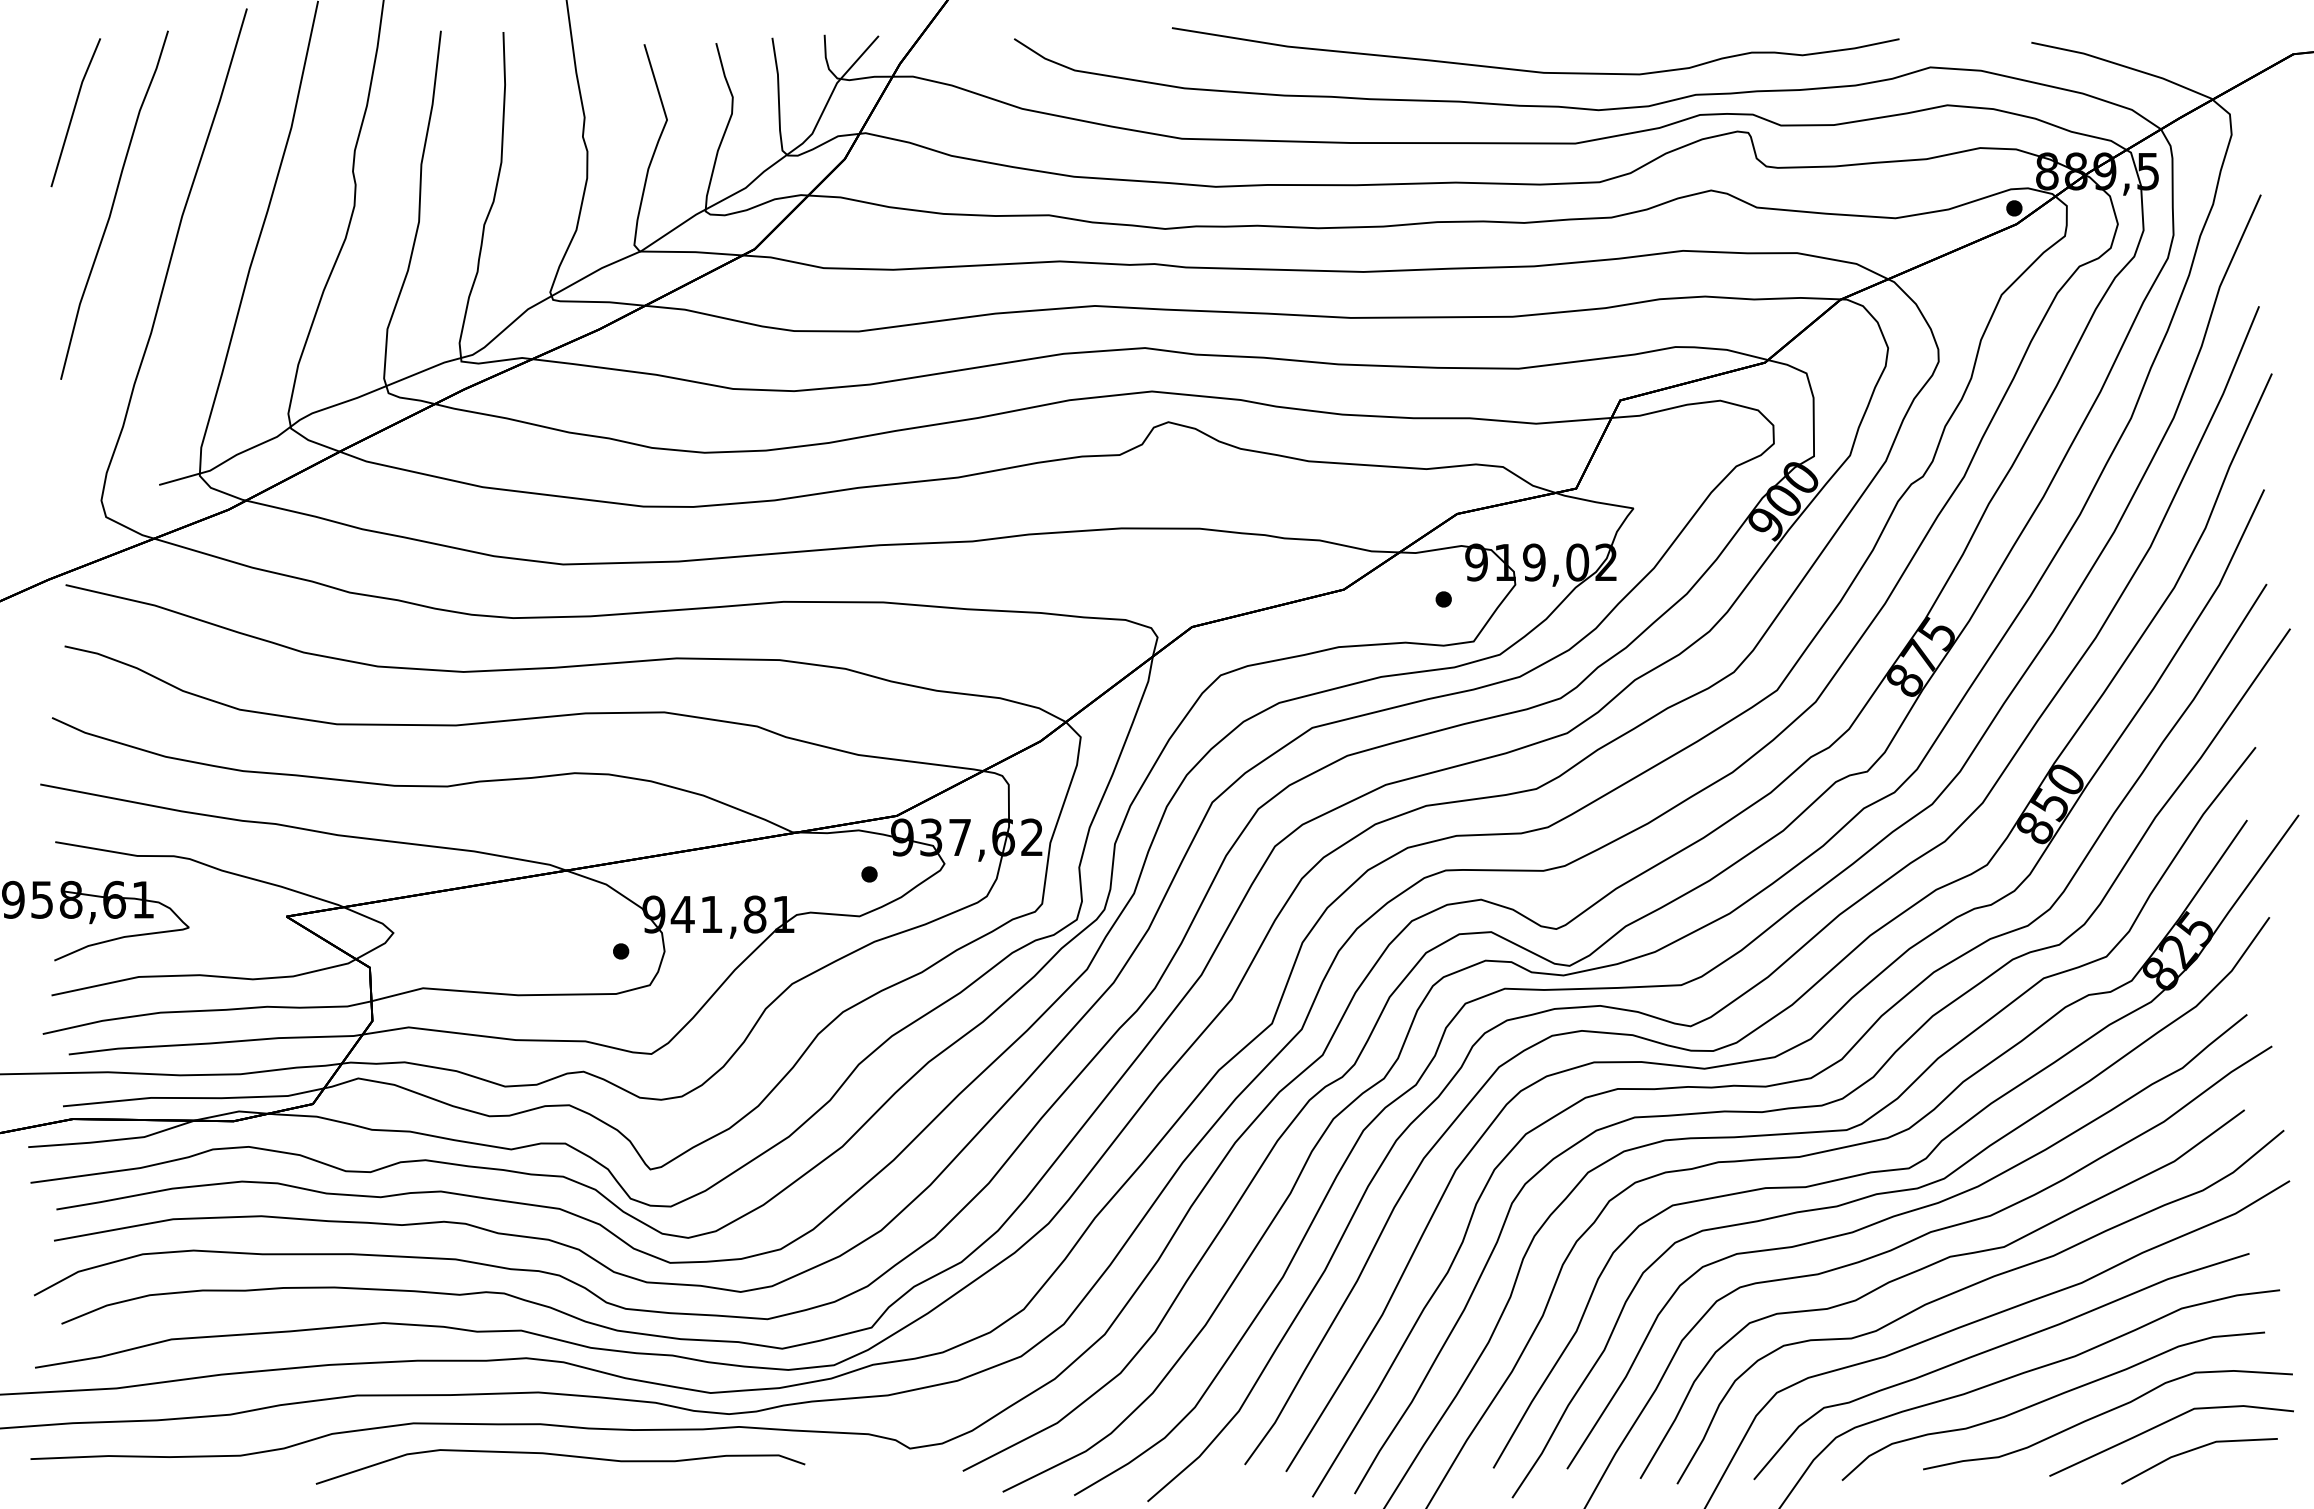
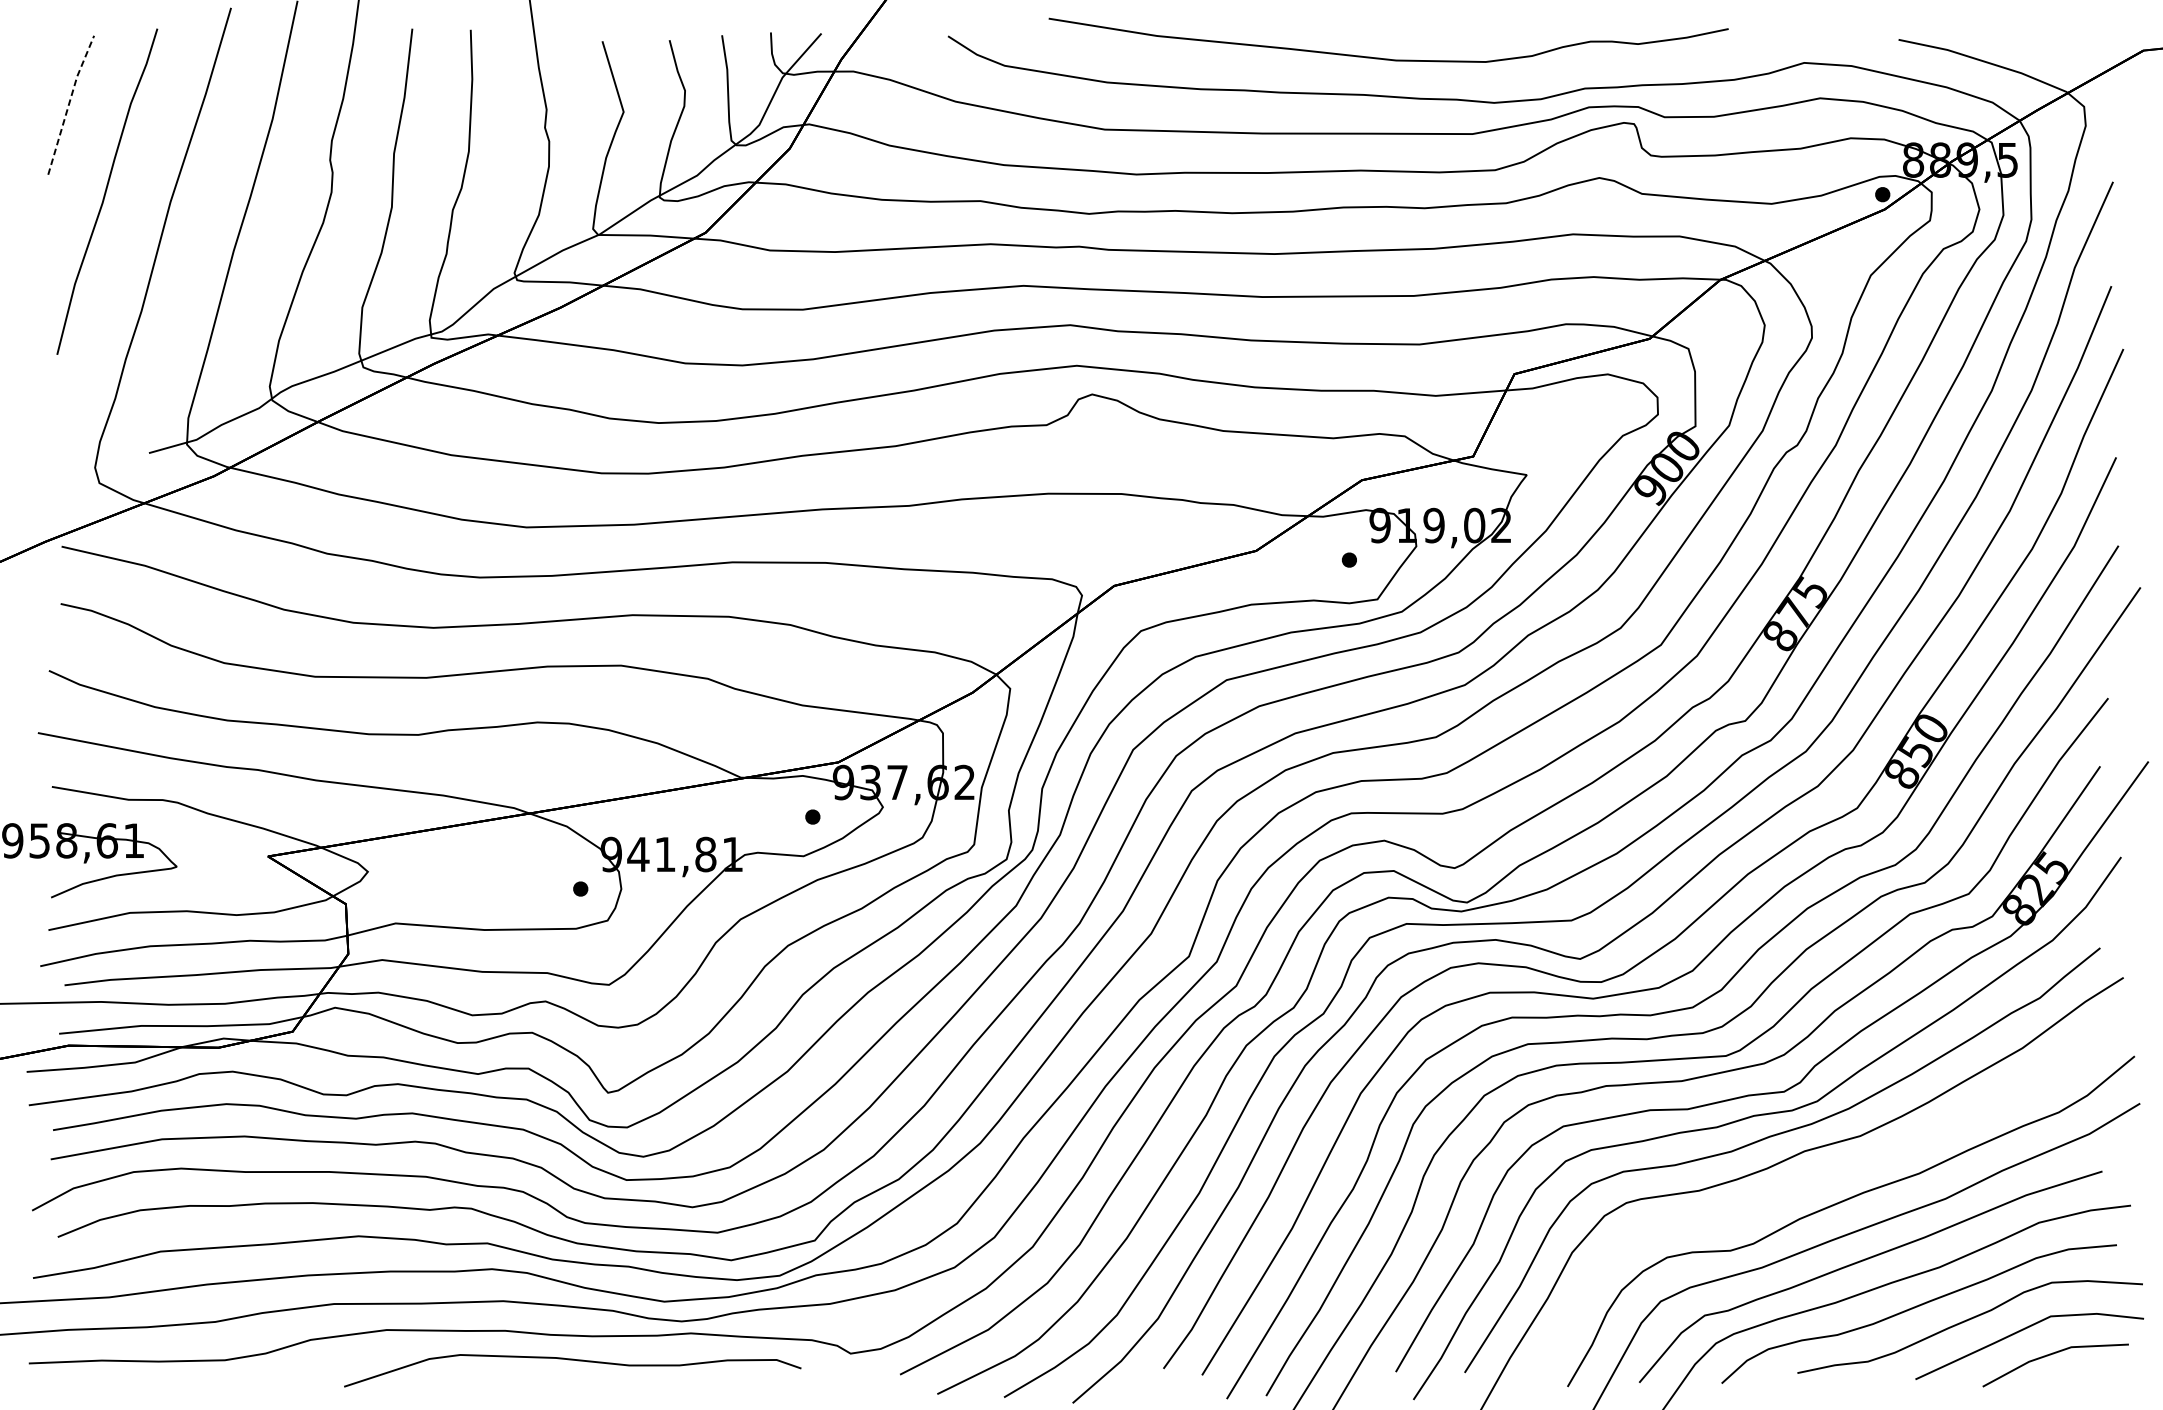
curve: (1534, 70) -> (1387, 58), moved
line: (73, 110) -> (68, 103), solid -> dashed
curve: (1928, 1267) -> (1802, 1184), removed
curve: (561, 1456) -> (573, 1361), moved

